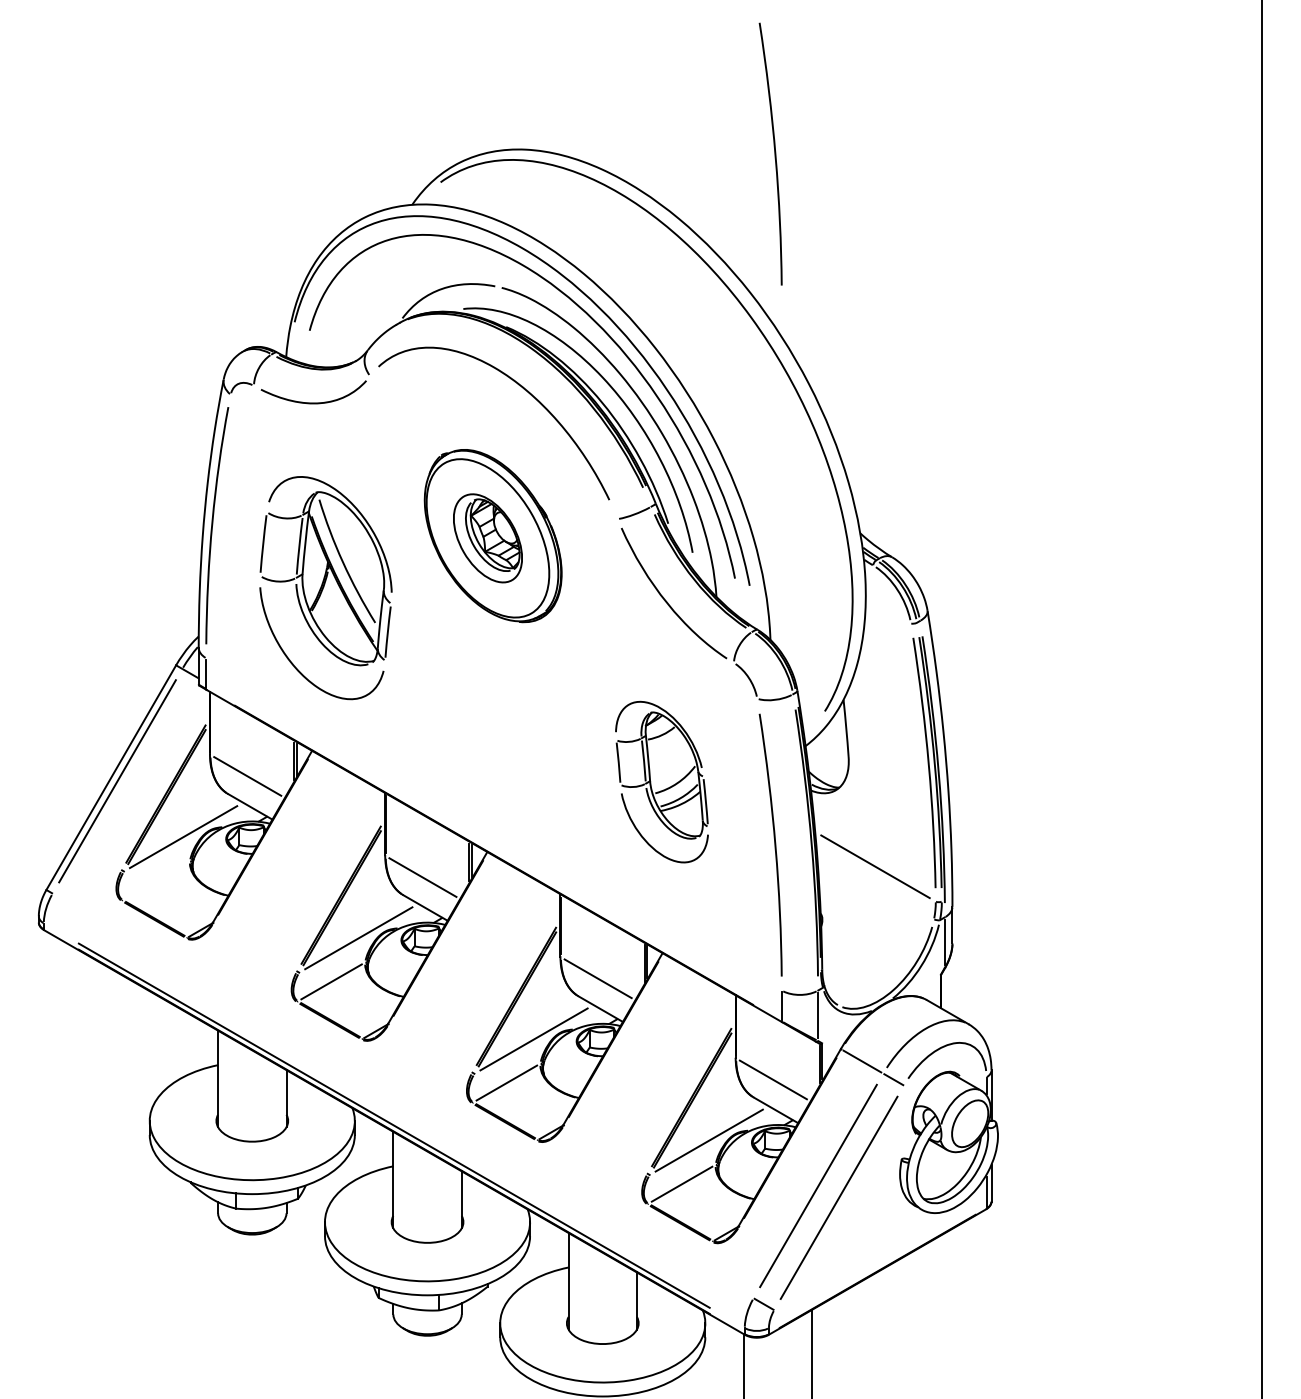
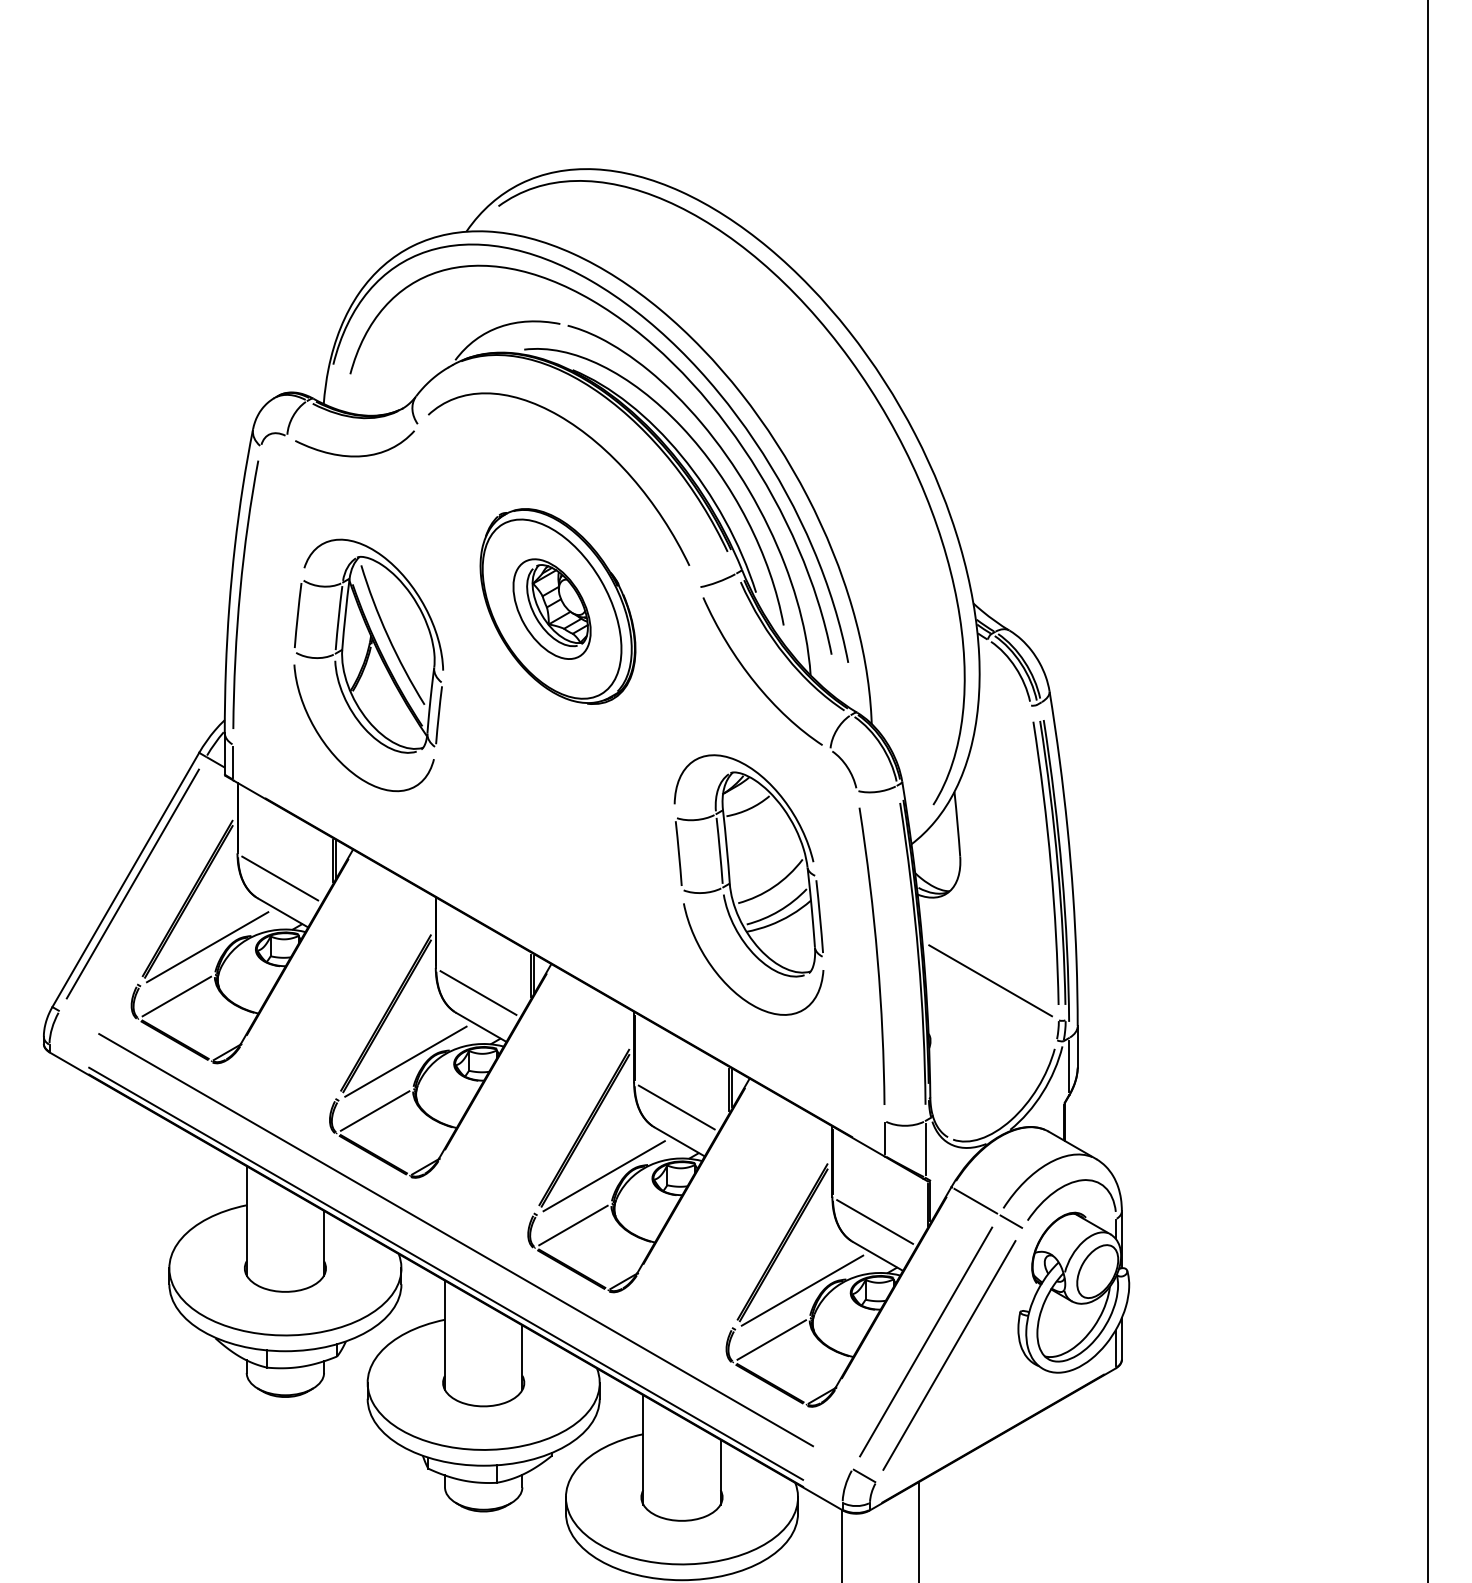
curve: (774, 153) -> (876, 173), removed
part: (661, 781) -> (748, 884), size x1.43
line: (156, 880) -> (176, 996), added
line: (402, 1095) -> (455, 1239), added

